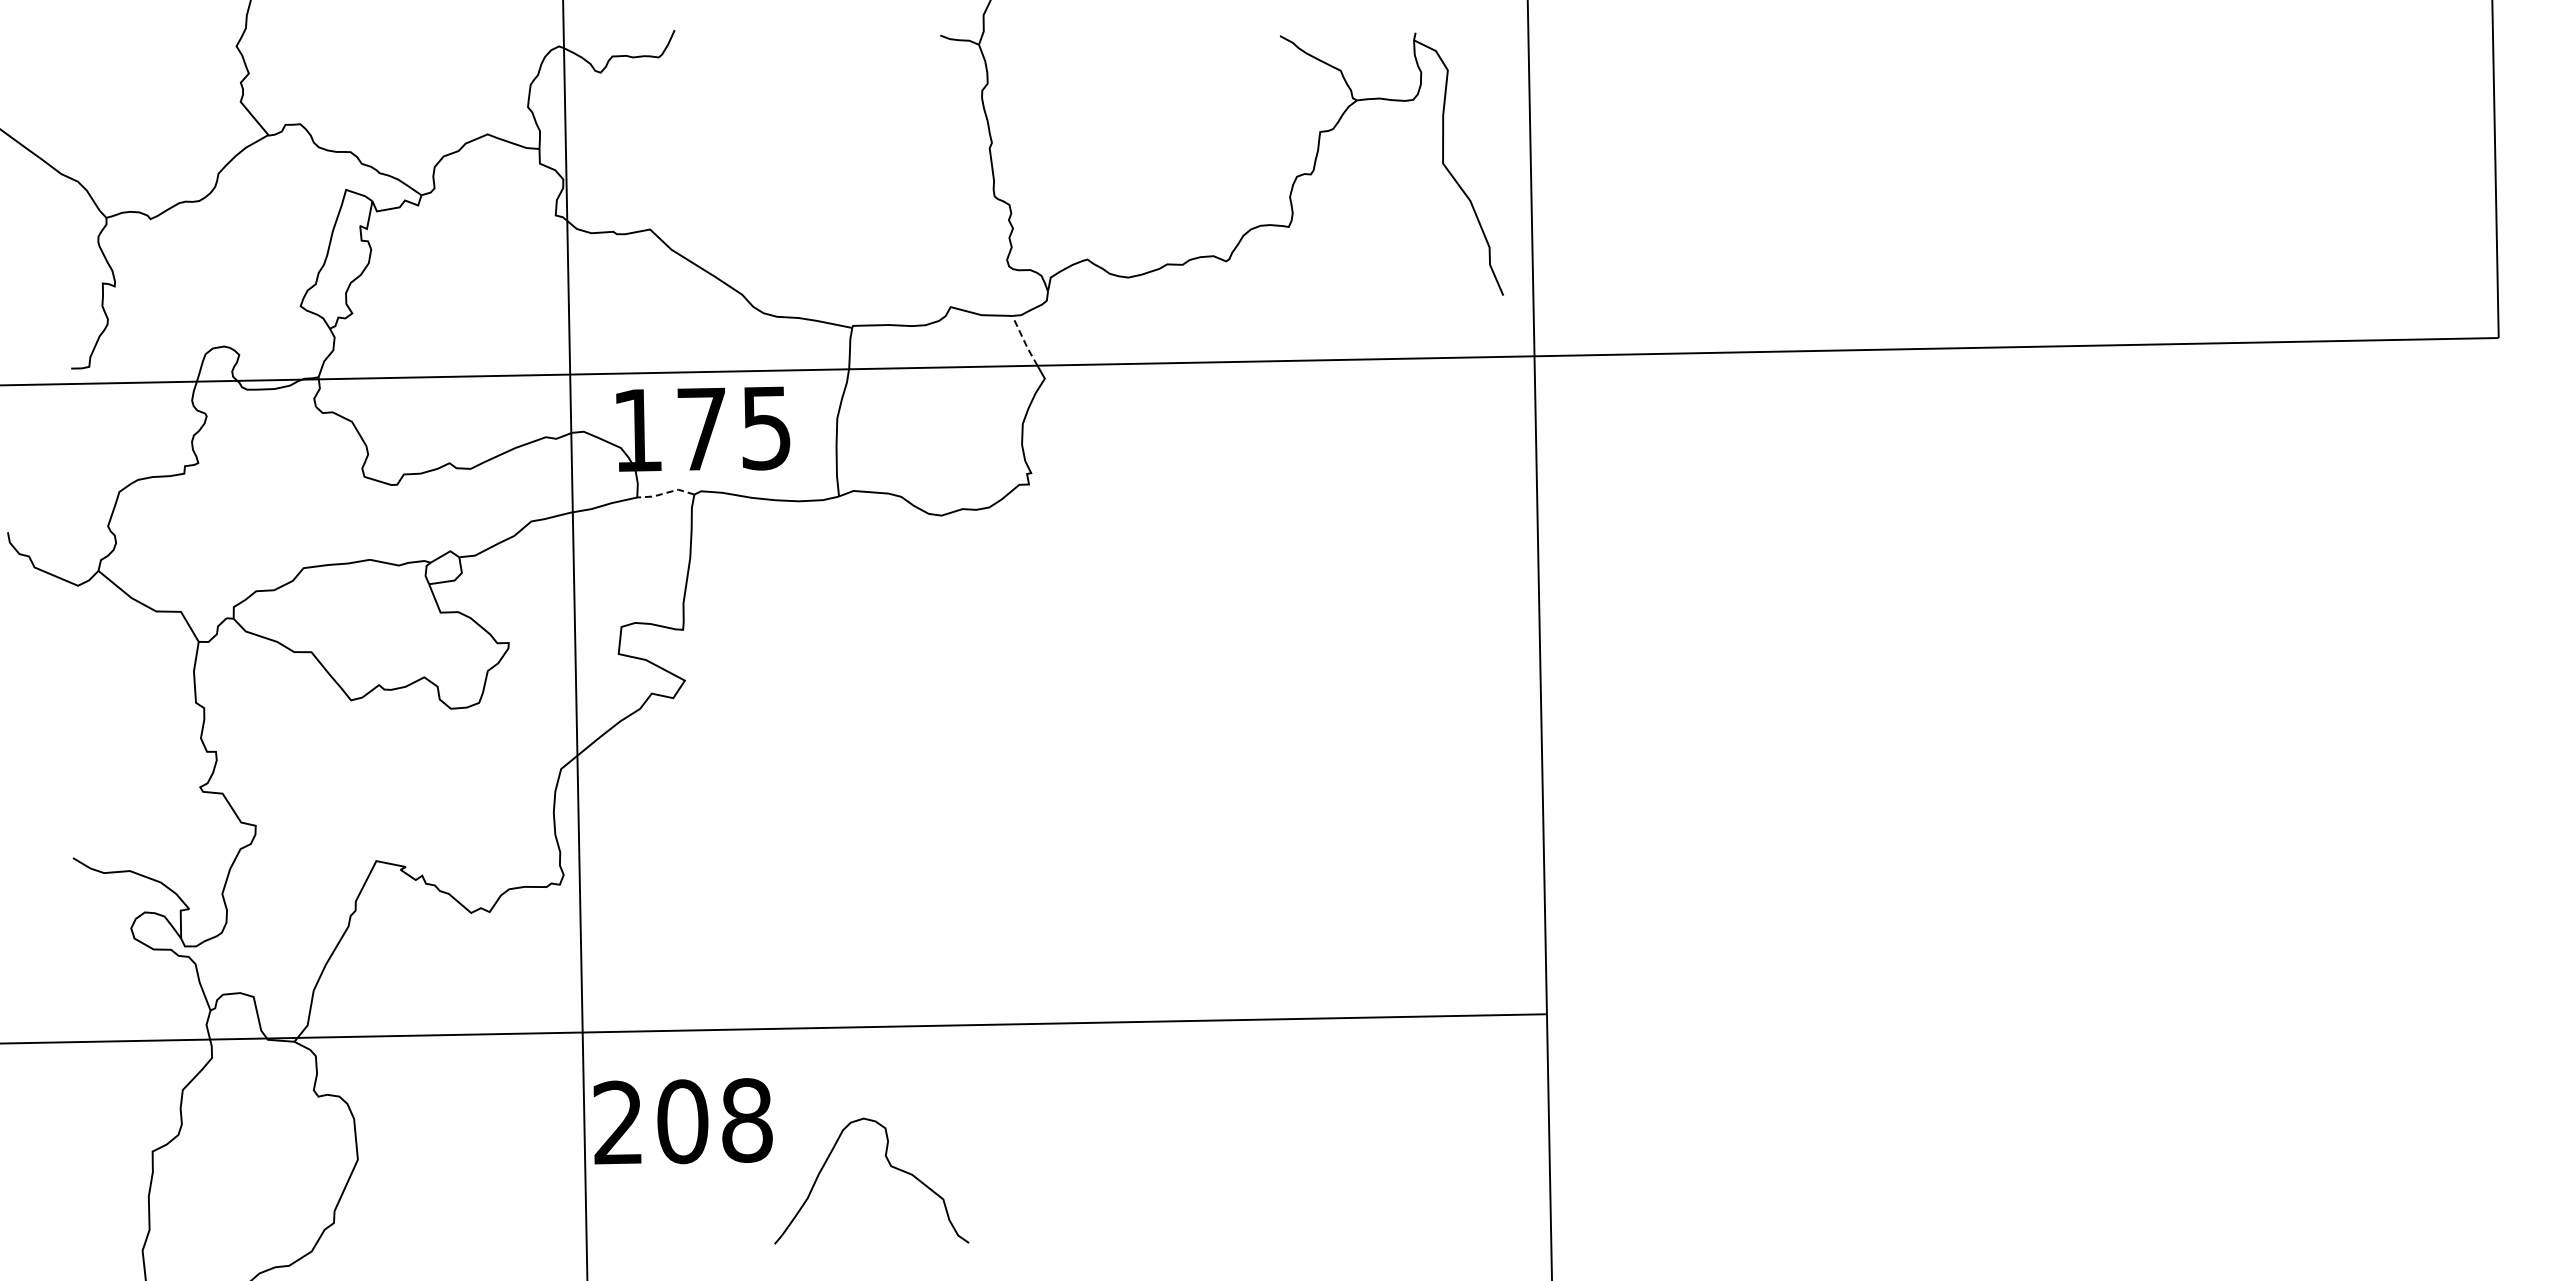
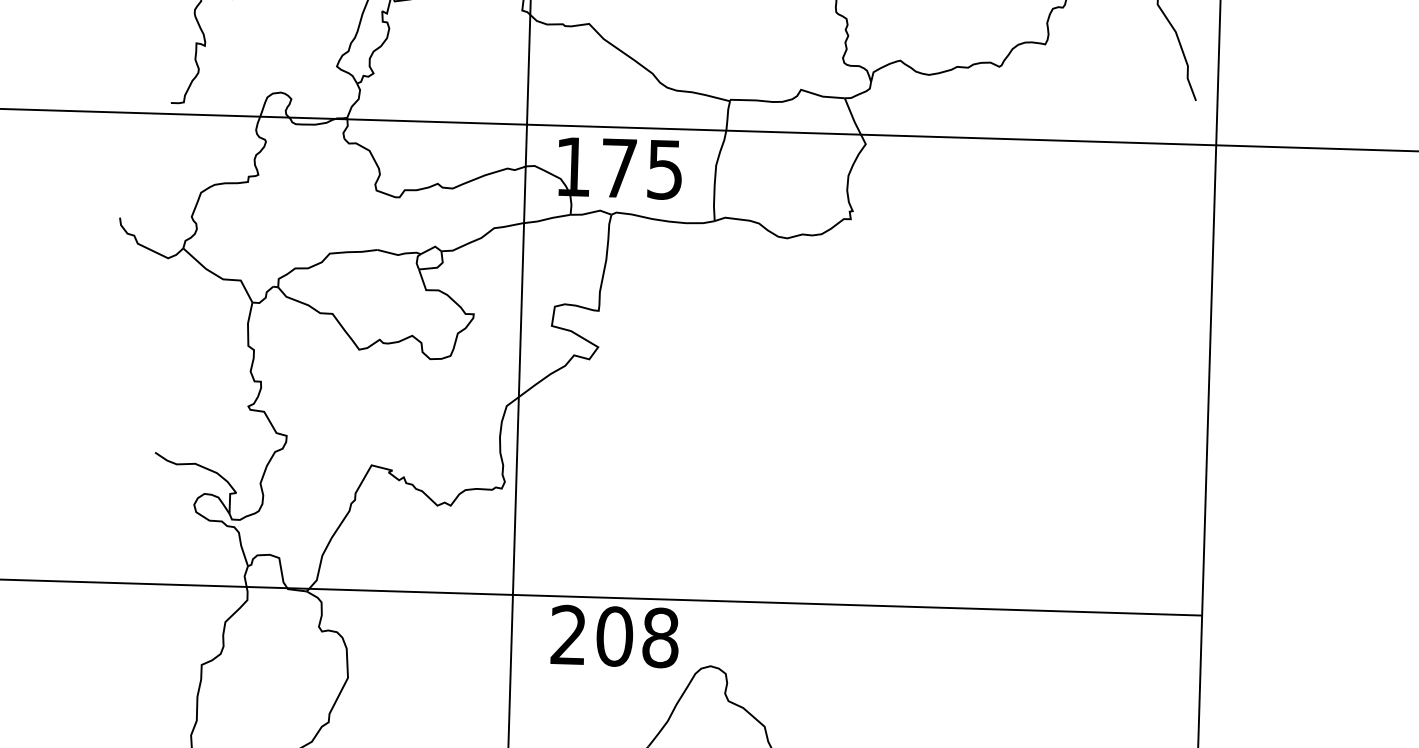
line: (1024, 341) -> (852, 116), dashed -> solid
line: (665, 493) -> (590, 212), dashed -> solid
text: (682, 1121) -> (614, 636), moved

